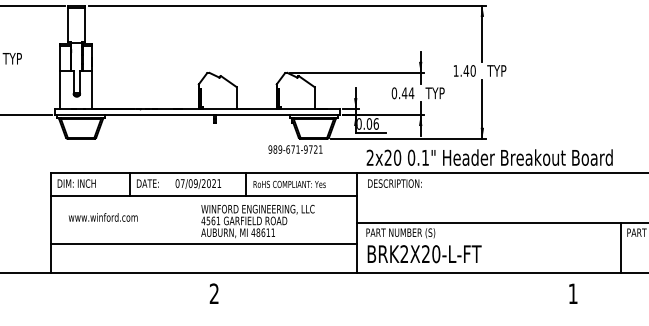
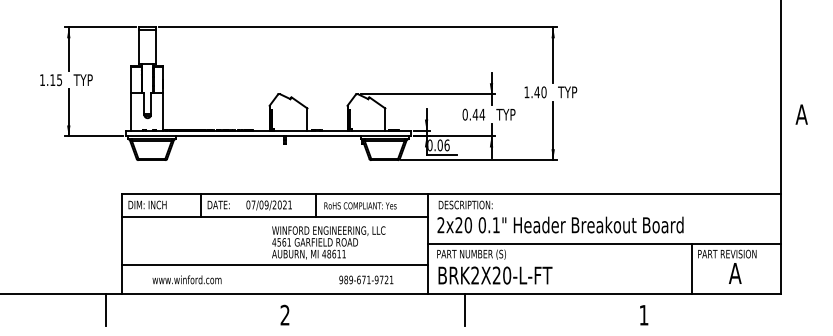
text: (295, 149) -> (366, 279), moved
text: (489, 157) -> (560, 224), moved
text: (102, 217) -> (186, 279), moved
line: (35, 289) -> (106, 310), added
line: (393, 289) -> (464, 310), added

